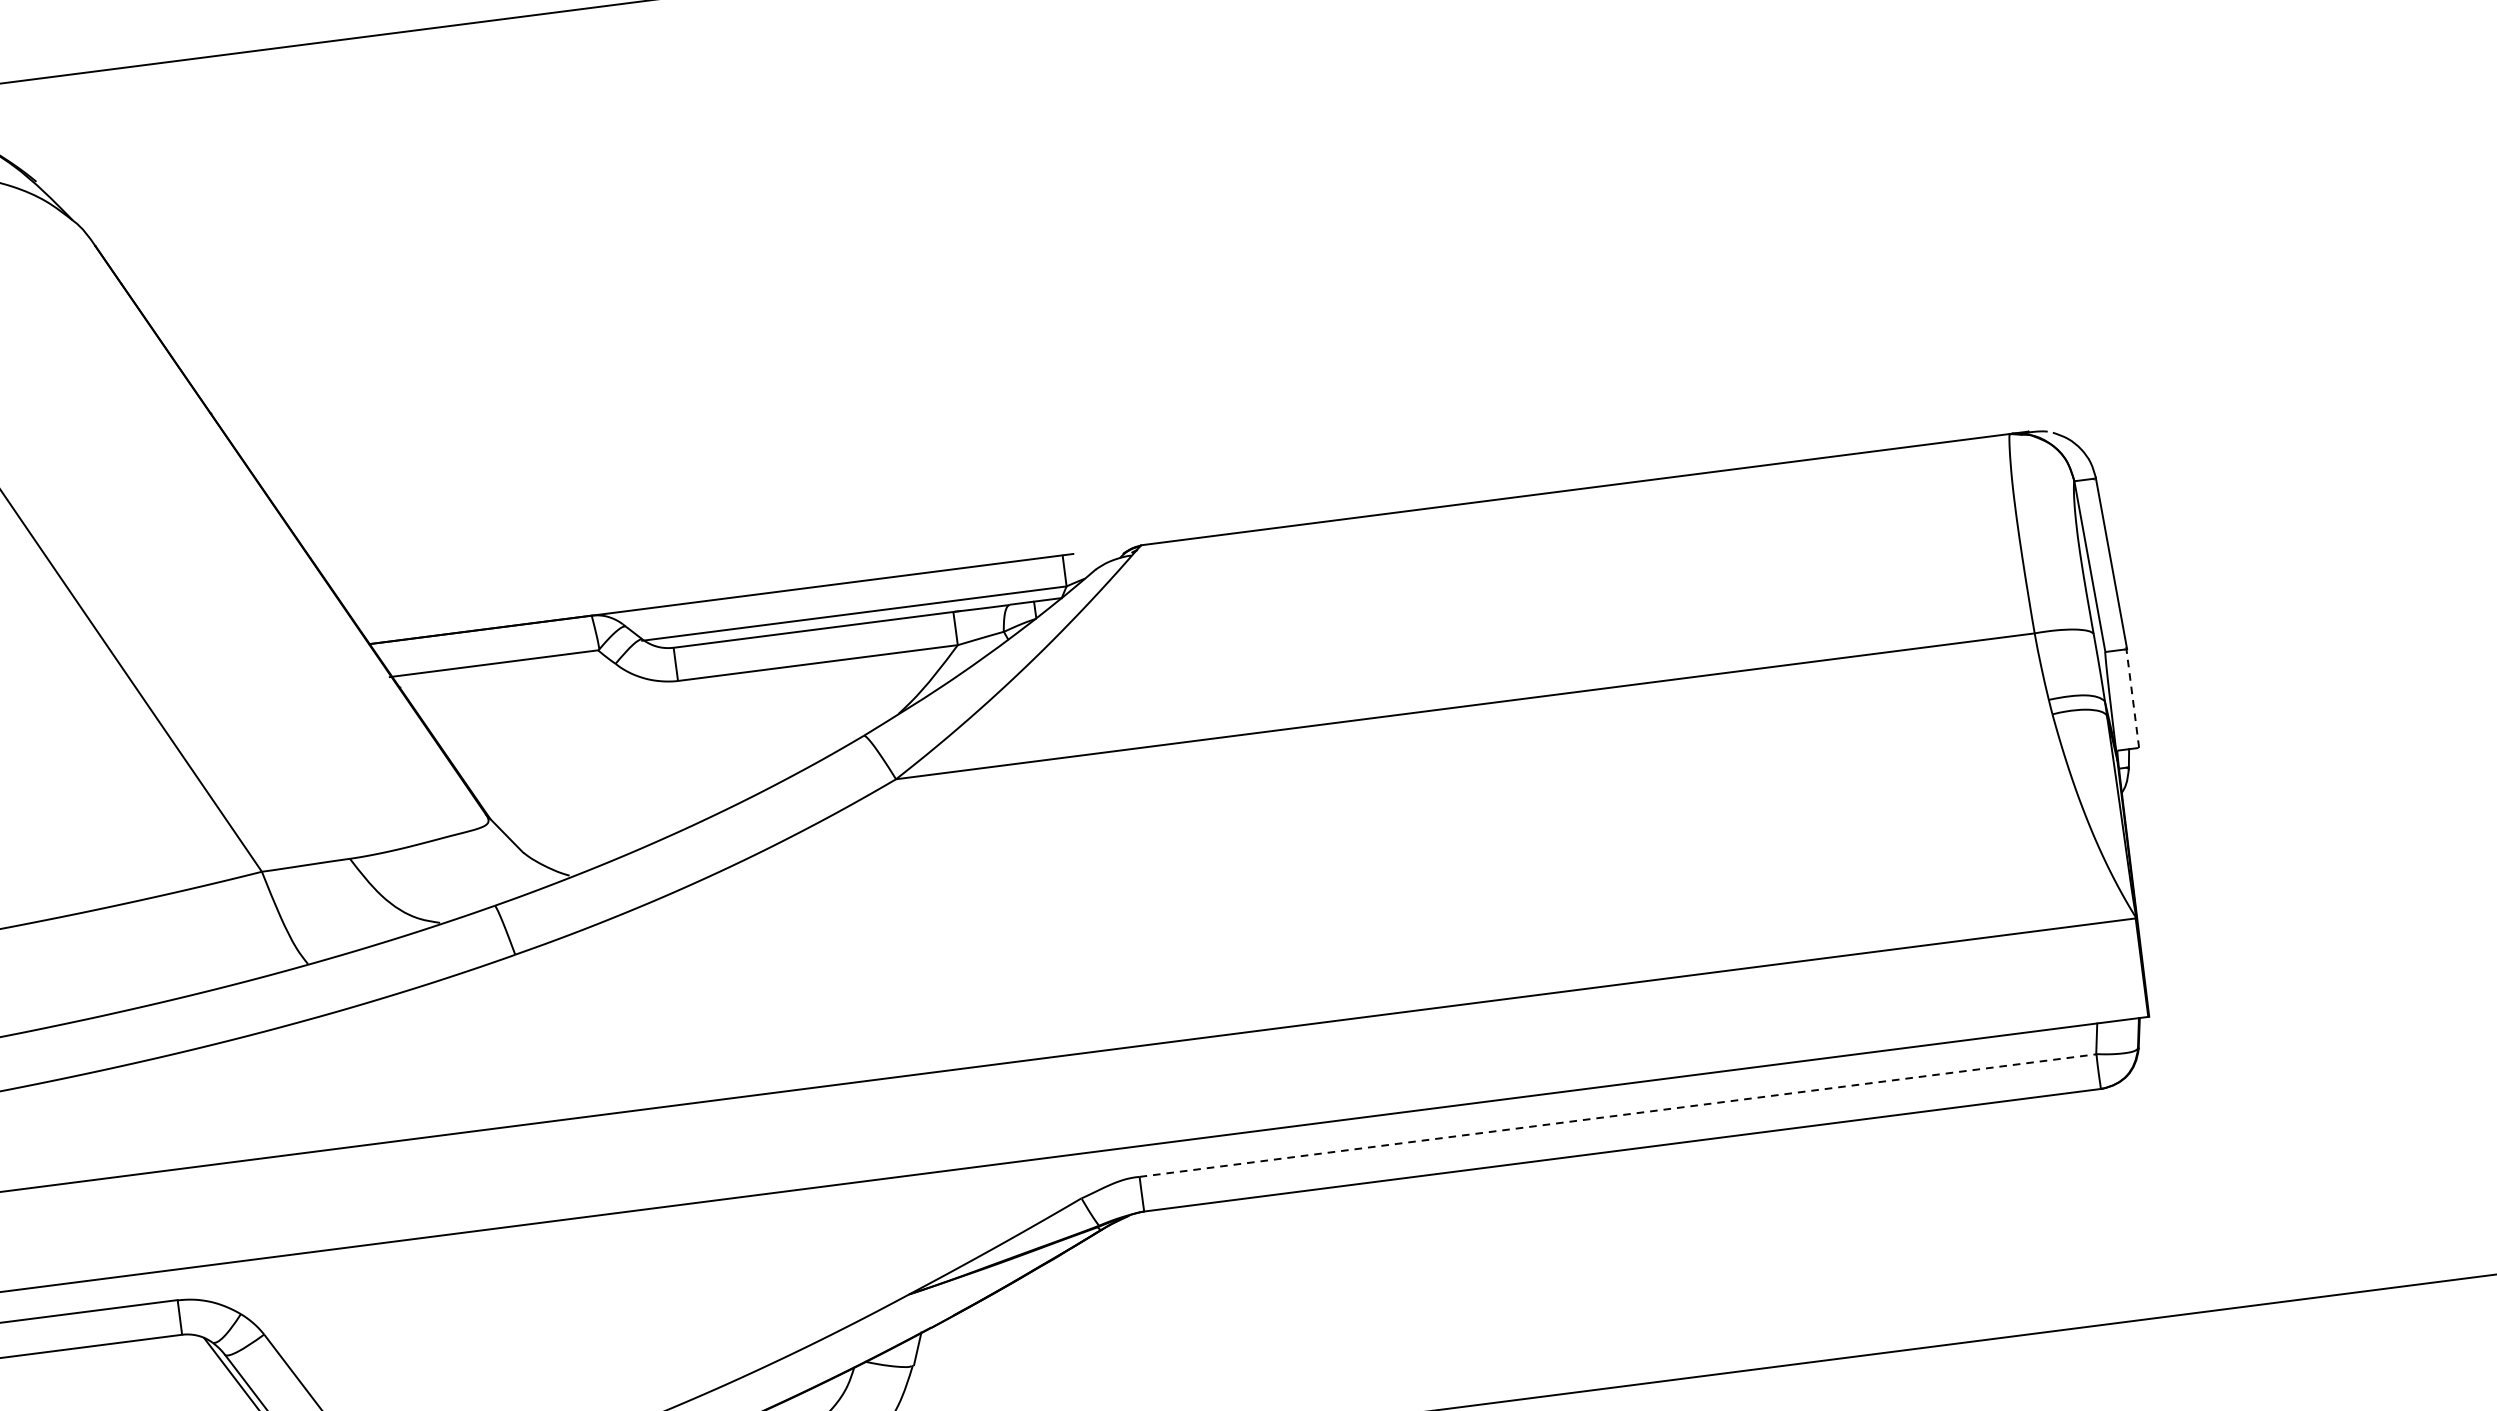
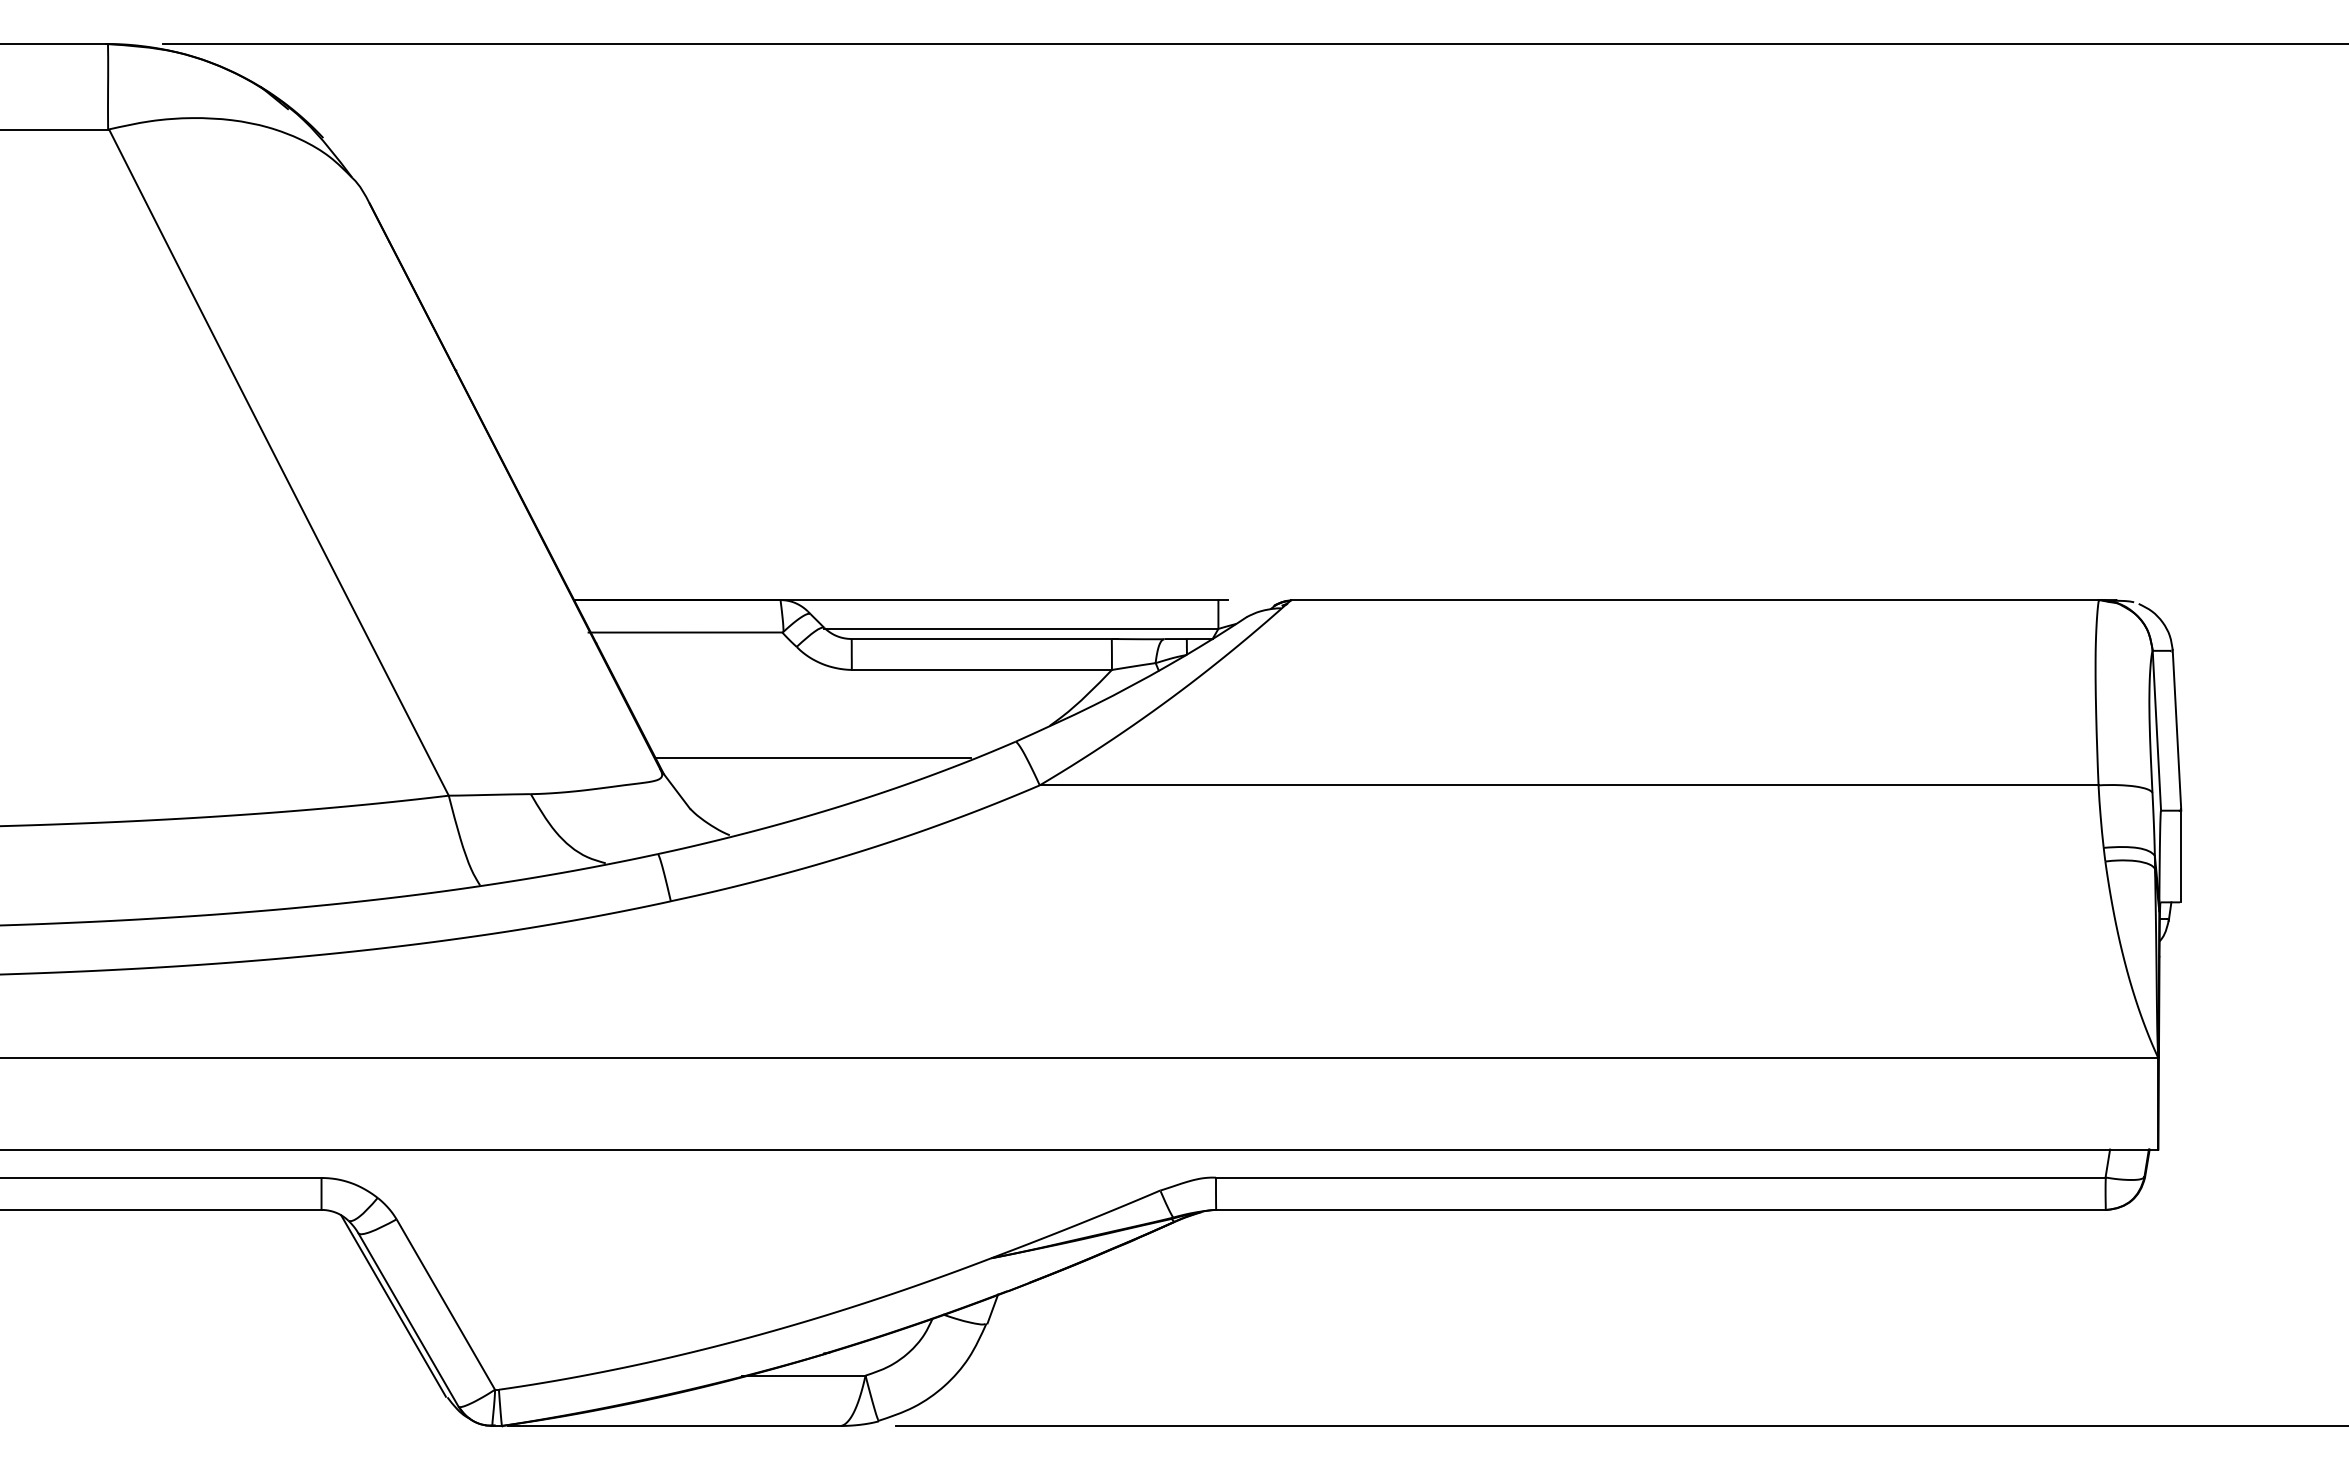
line: (2132, 697) -> (2180, 855), dashed -> solid
line: (649, 781) -> (813, 758), added
line: (1617, 1115) -> (1660, 1177), dashed -> solid

